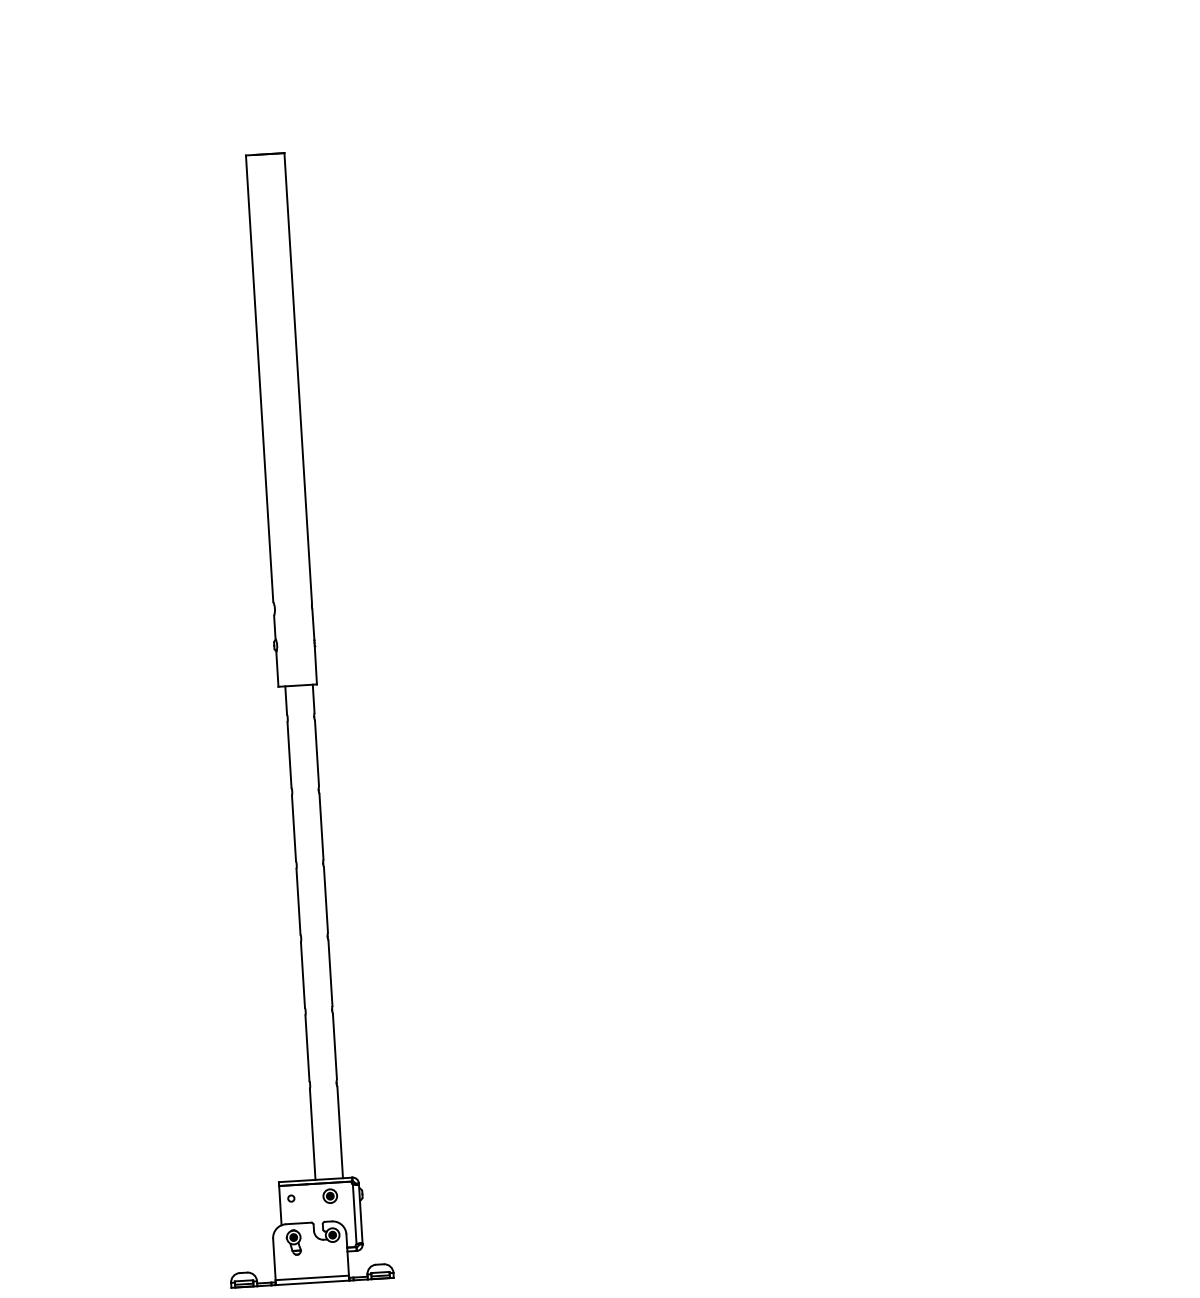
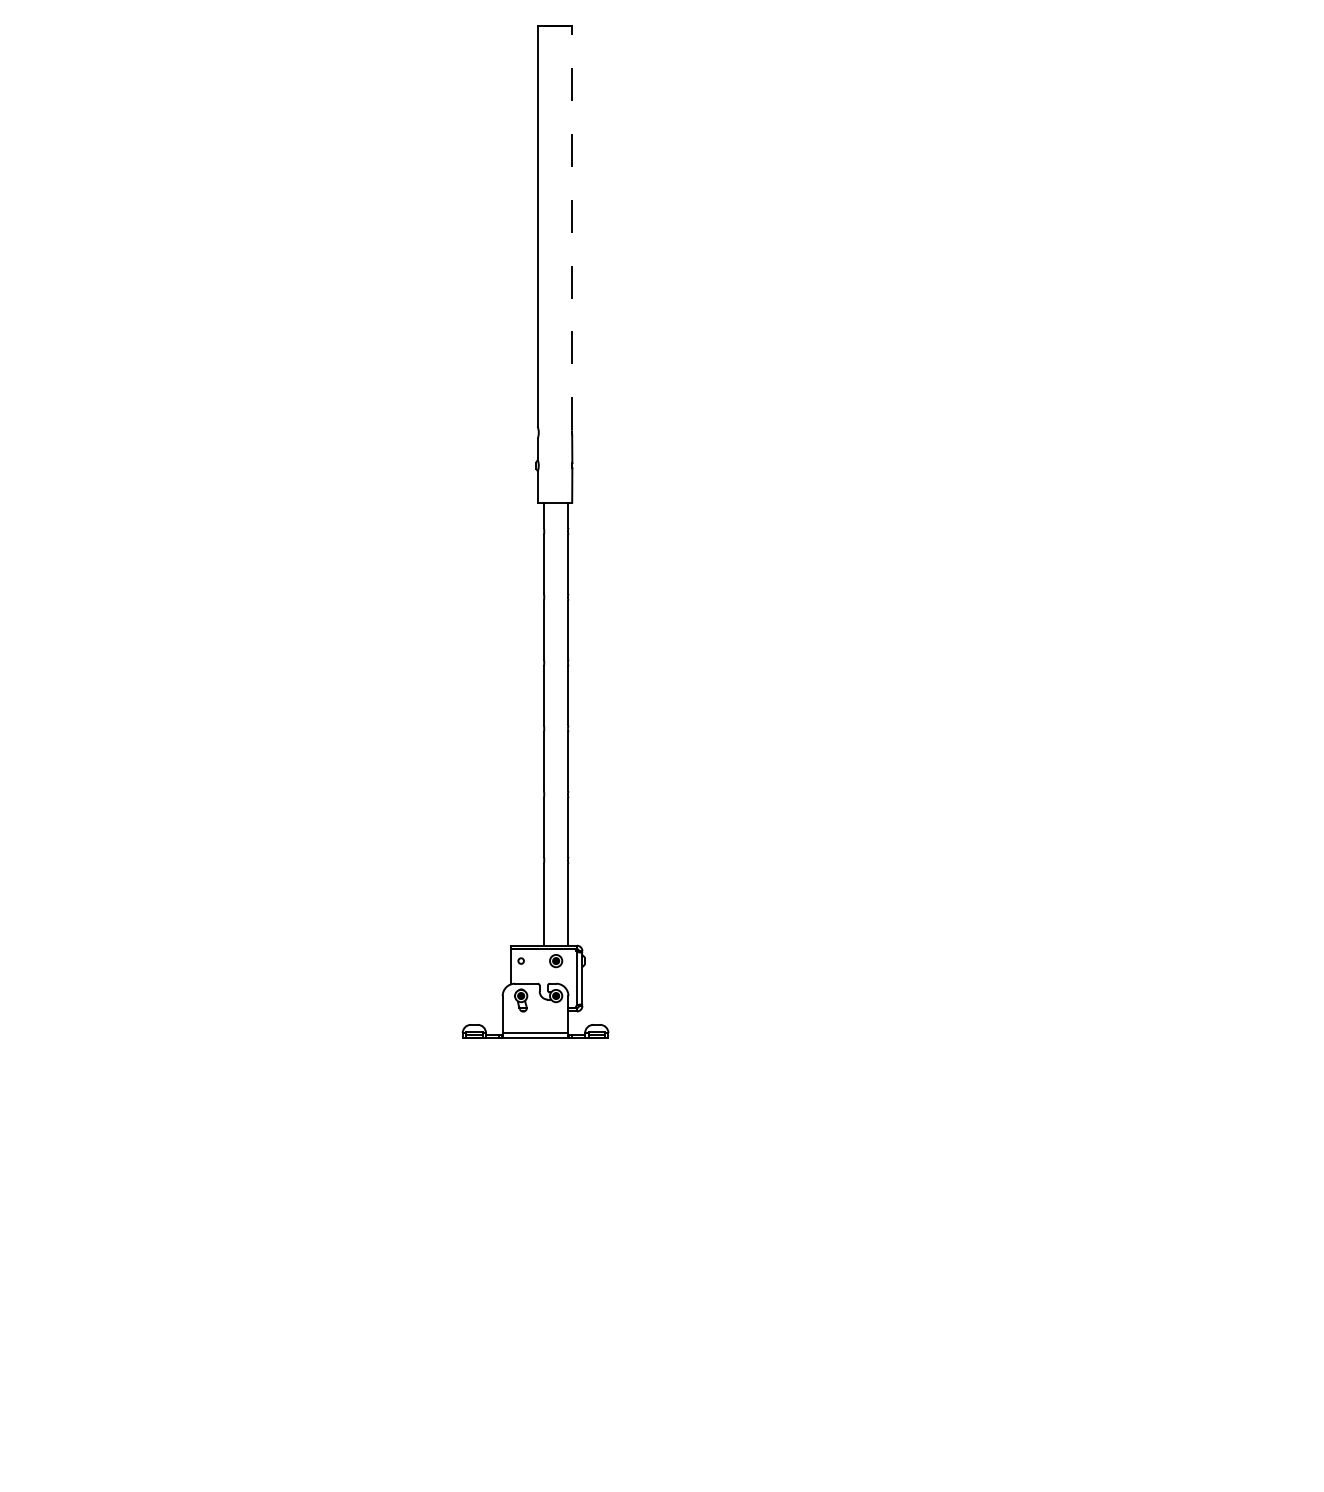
line: (298, 377) -> (572, 227), solid -> dashed

